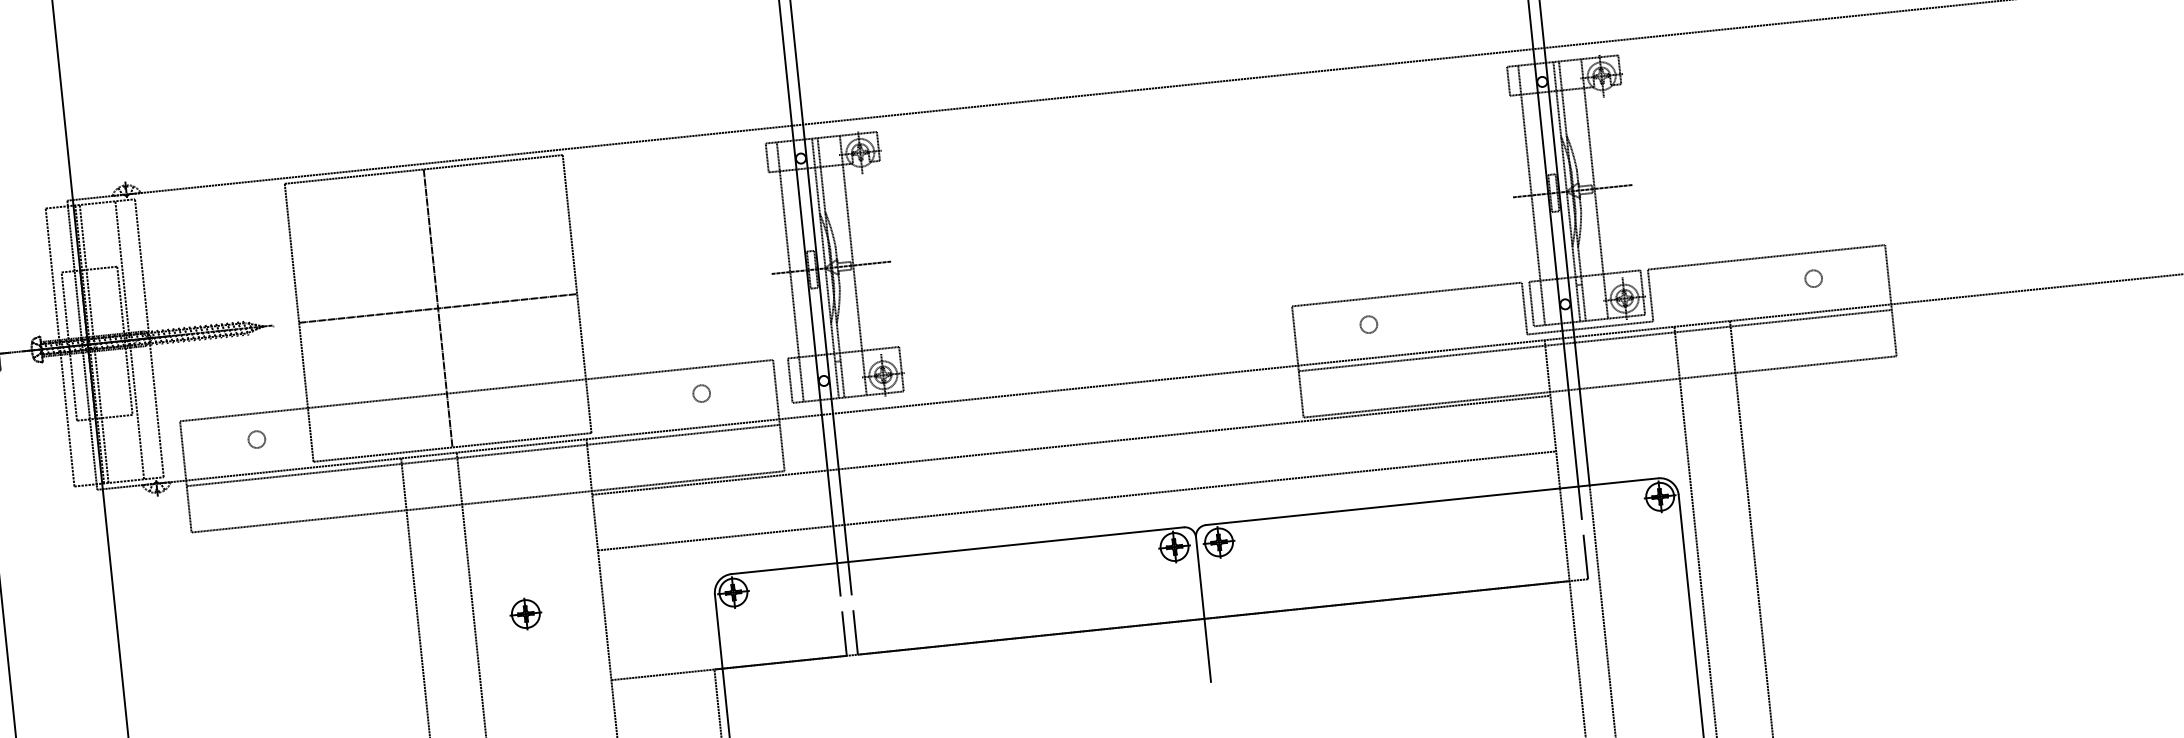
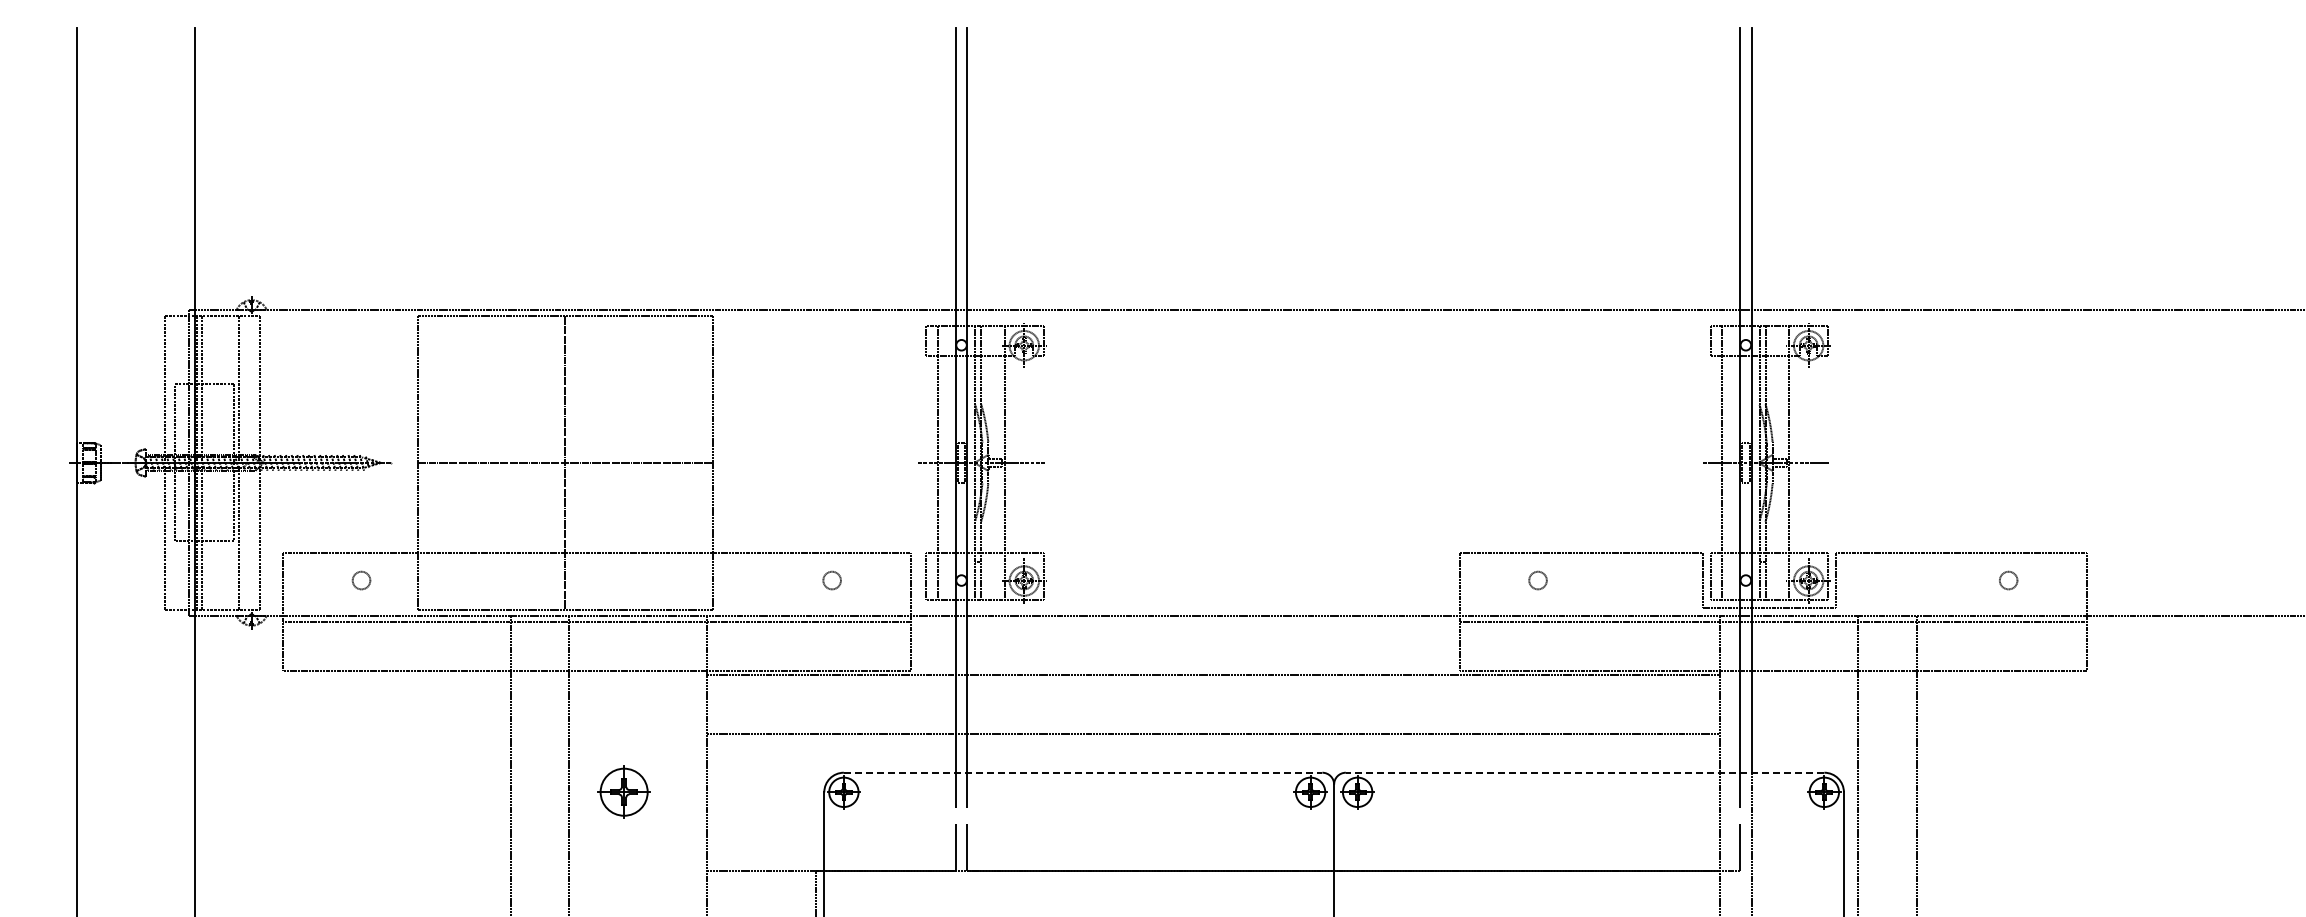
line: (1431, 501) -> (1584, 772), solid -> dashed
line: (958, 550) -> (1083, 772), solid -> dashed
part: (526, 614) -> (624, 792), size x1.6

